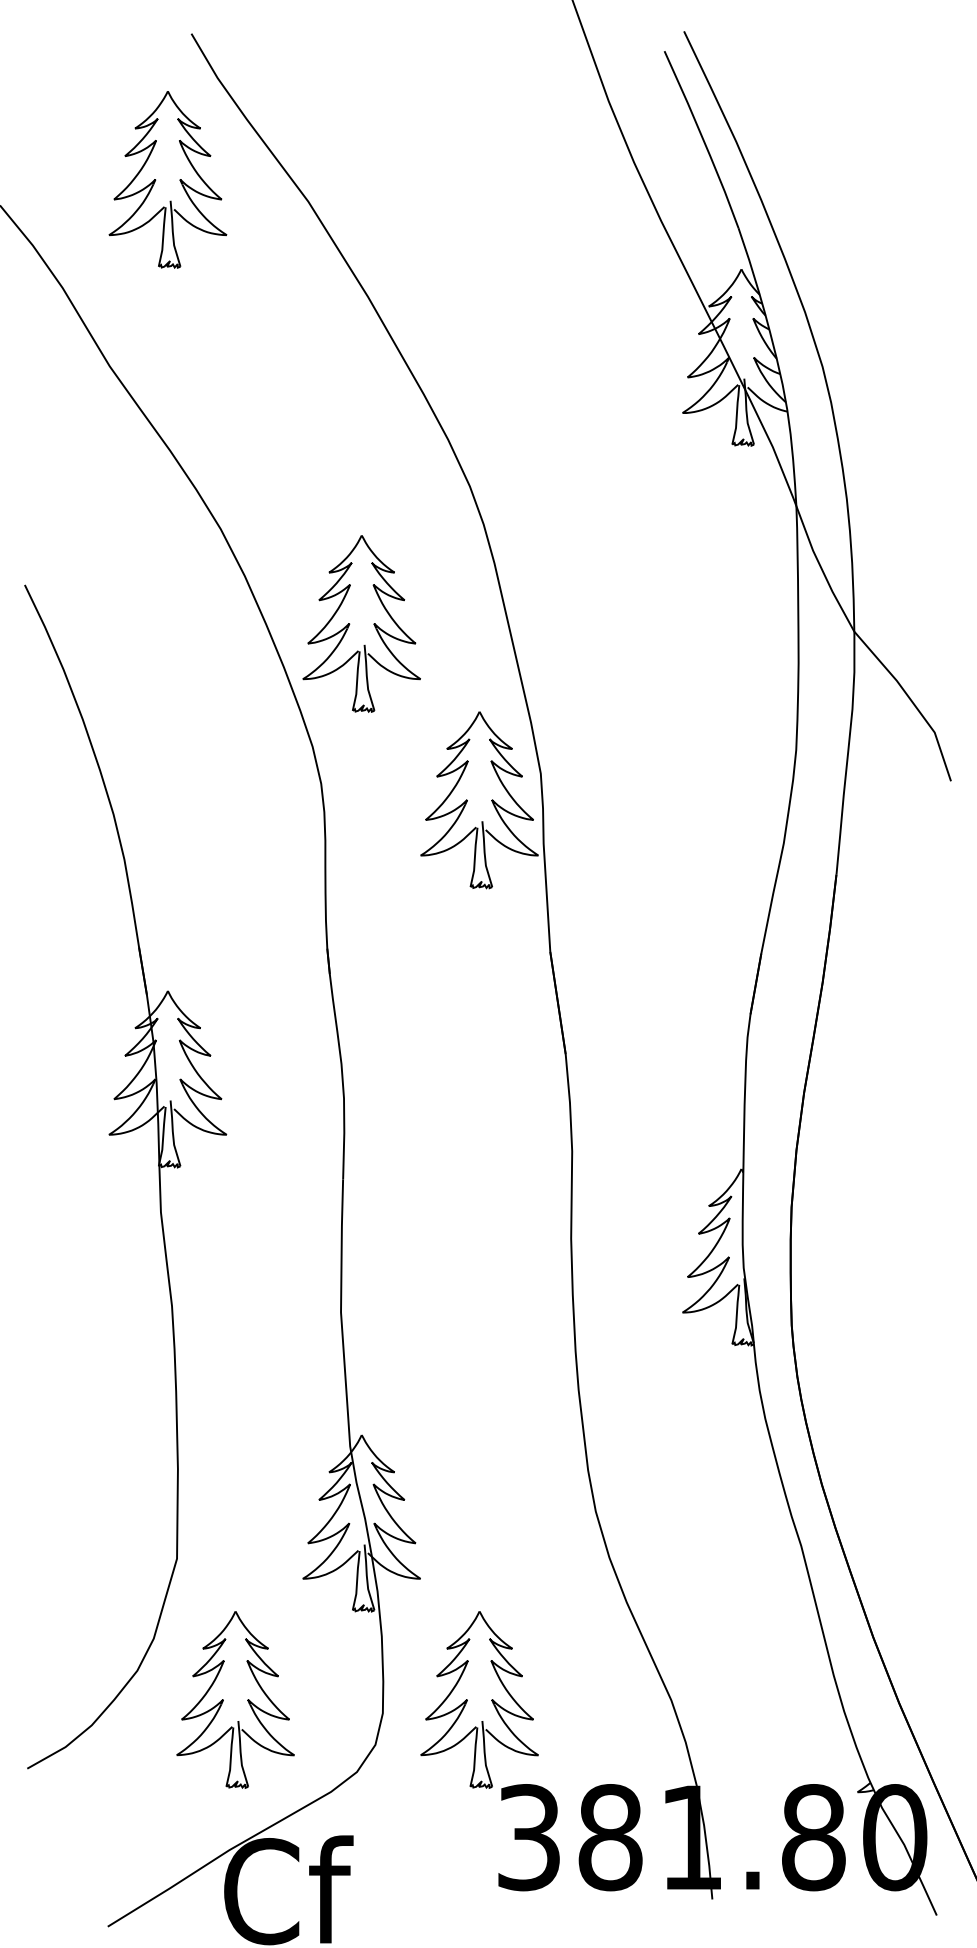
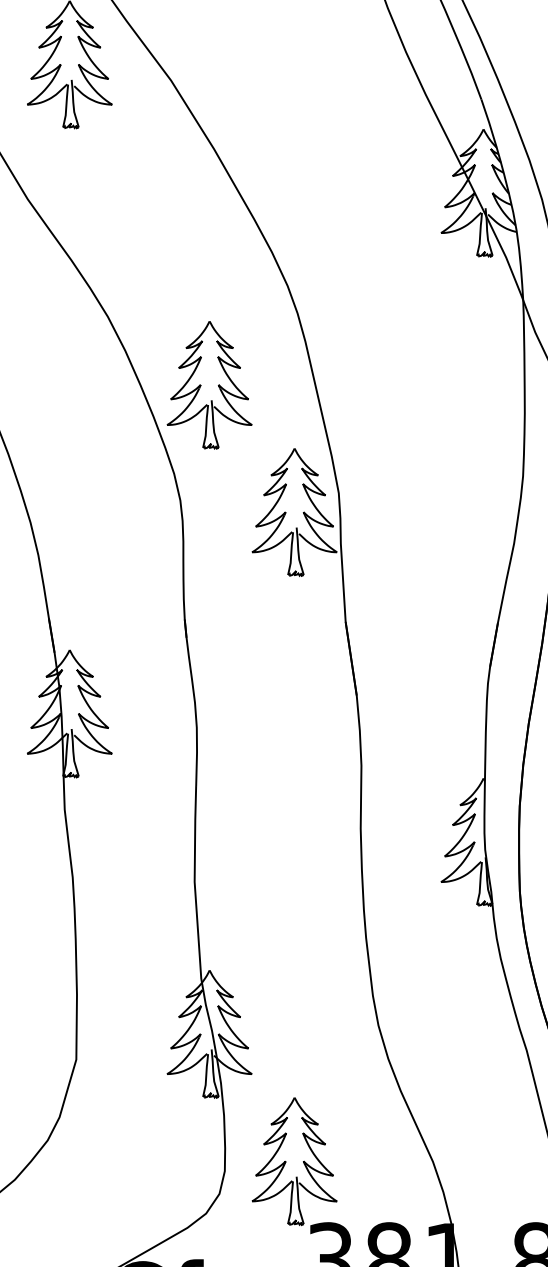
part: (235, 1699) -> (118, 1161), removed

